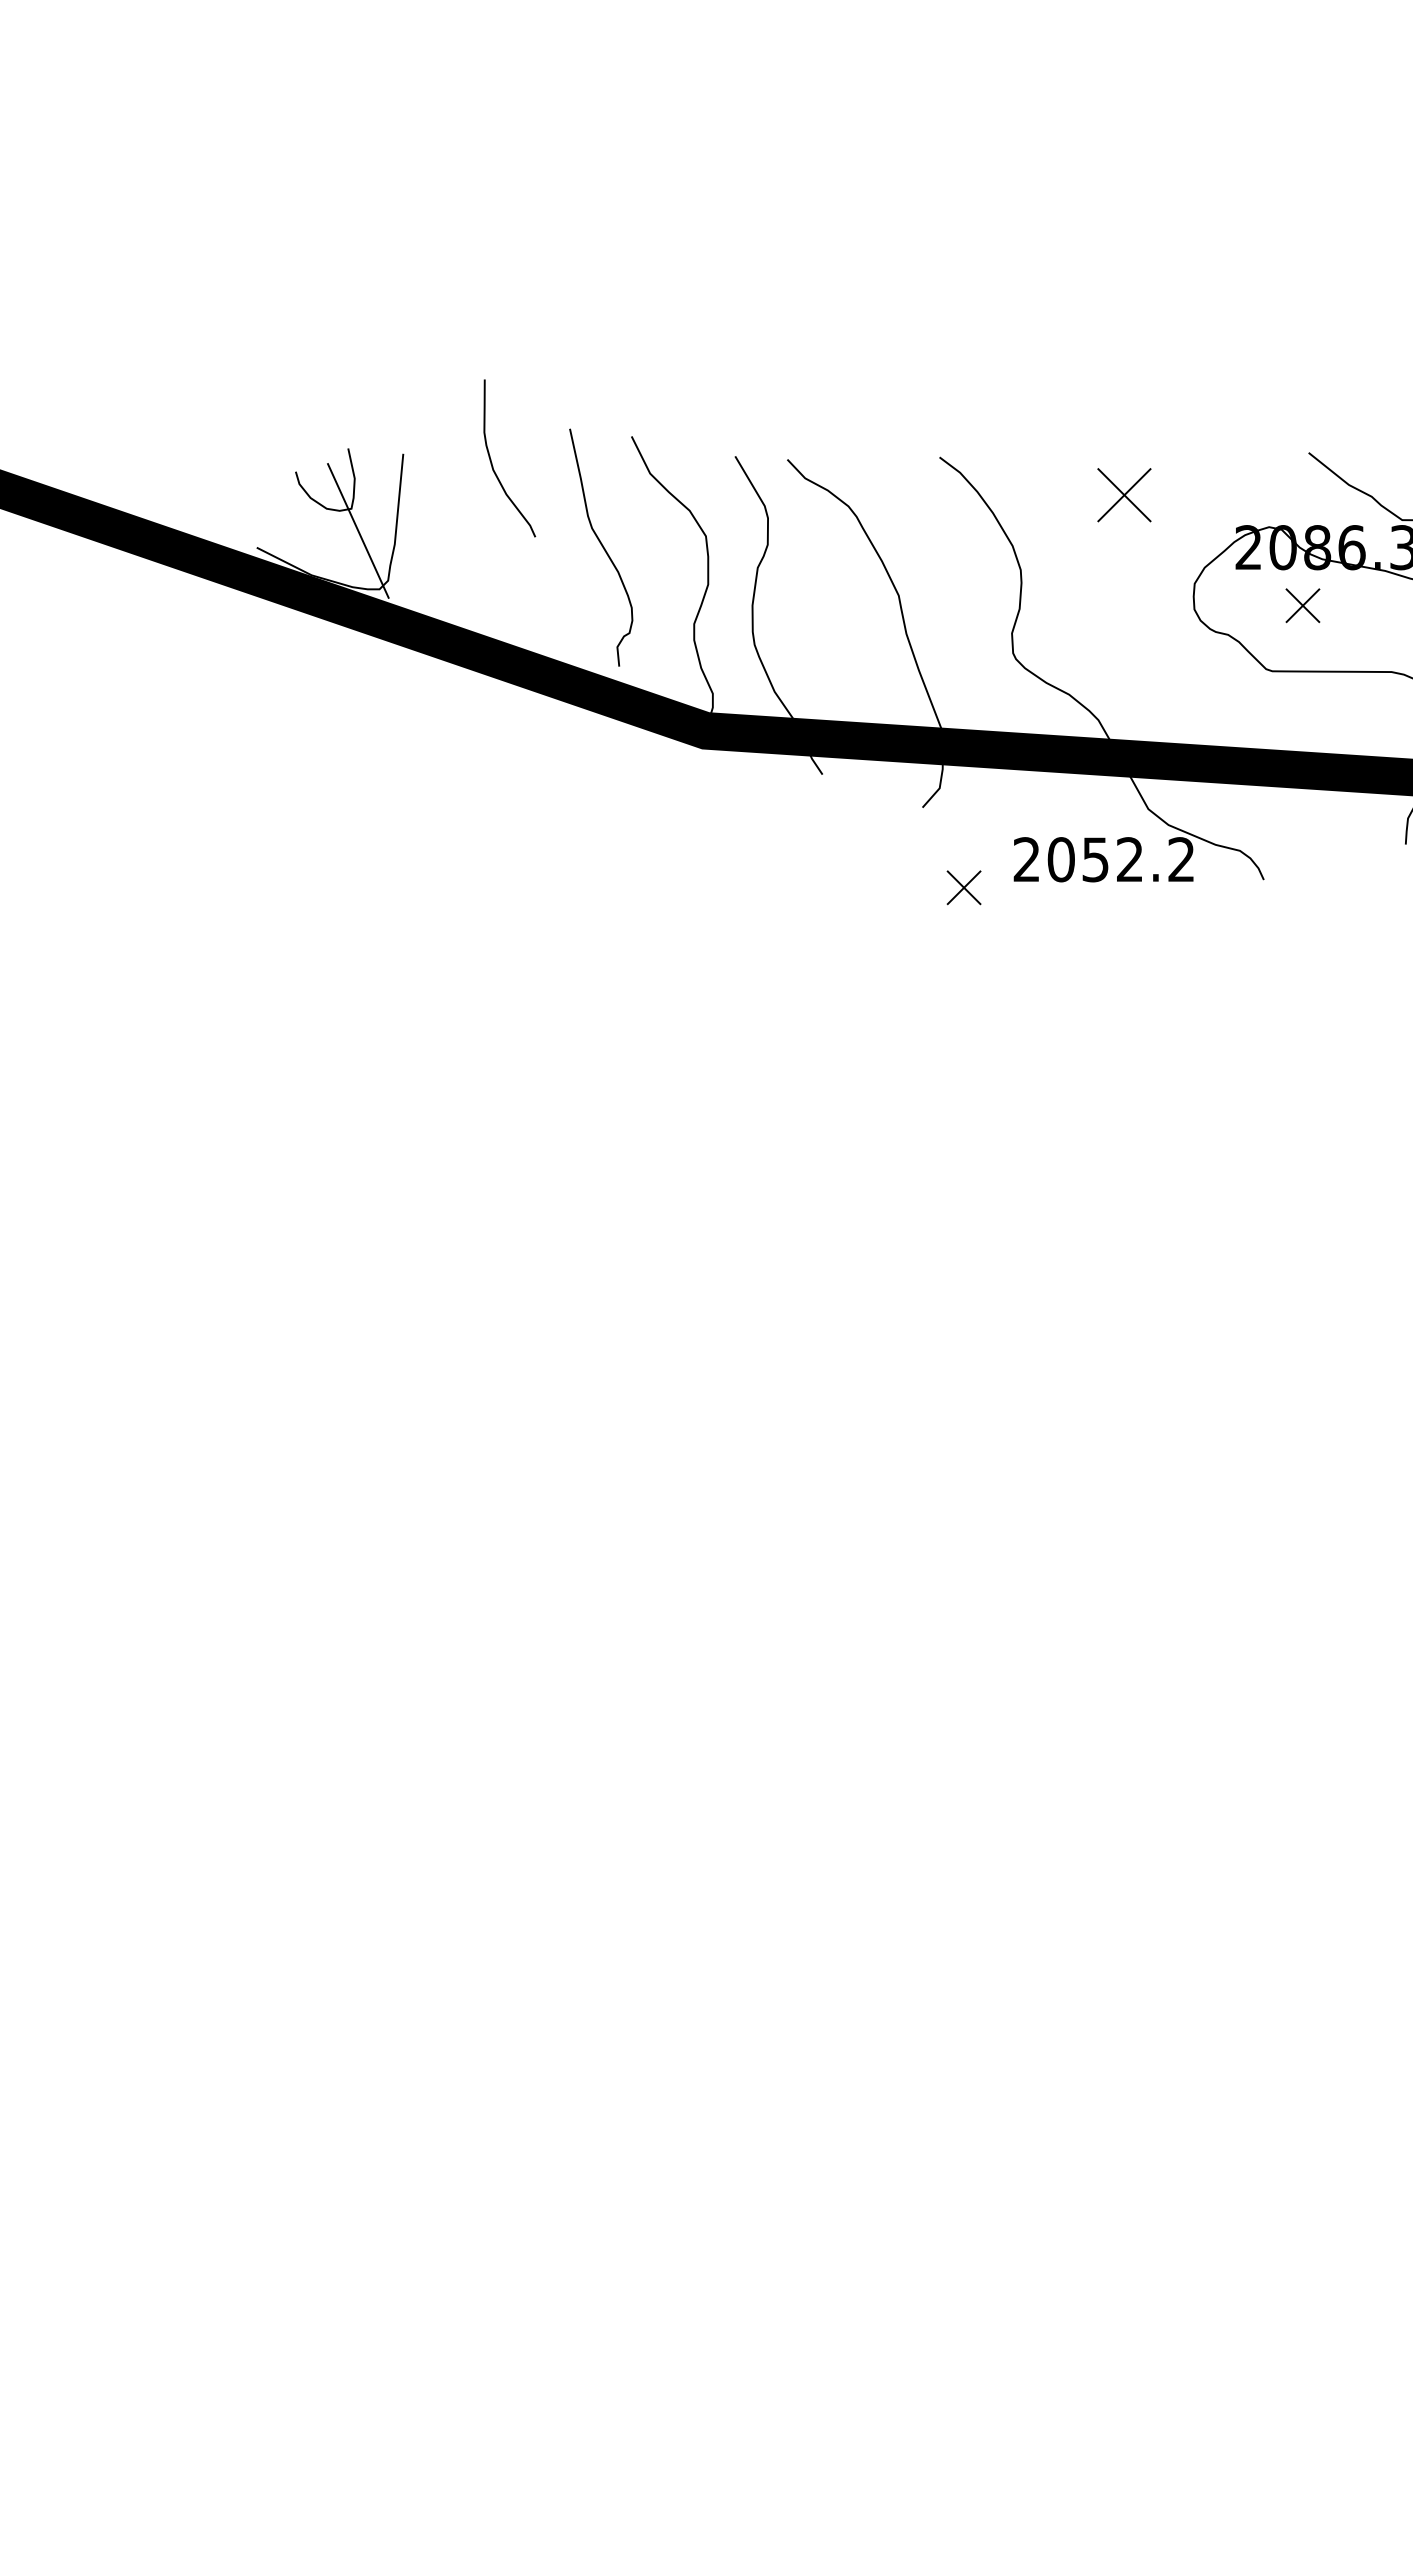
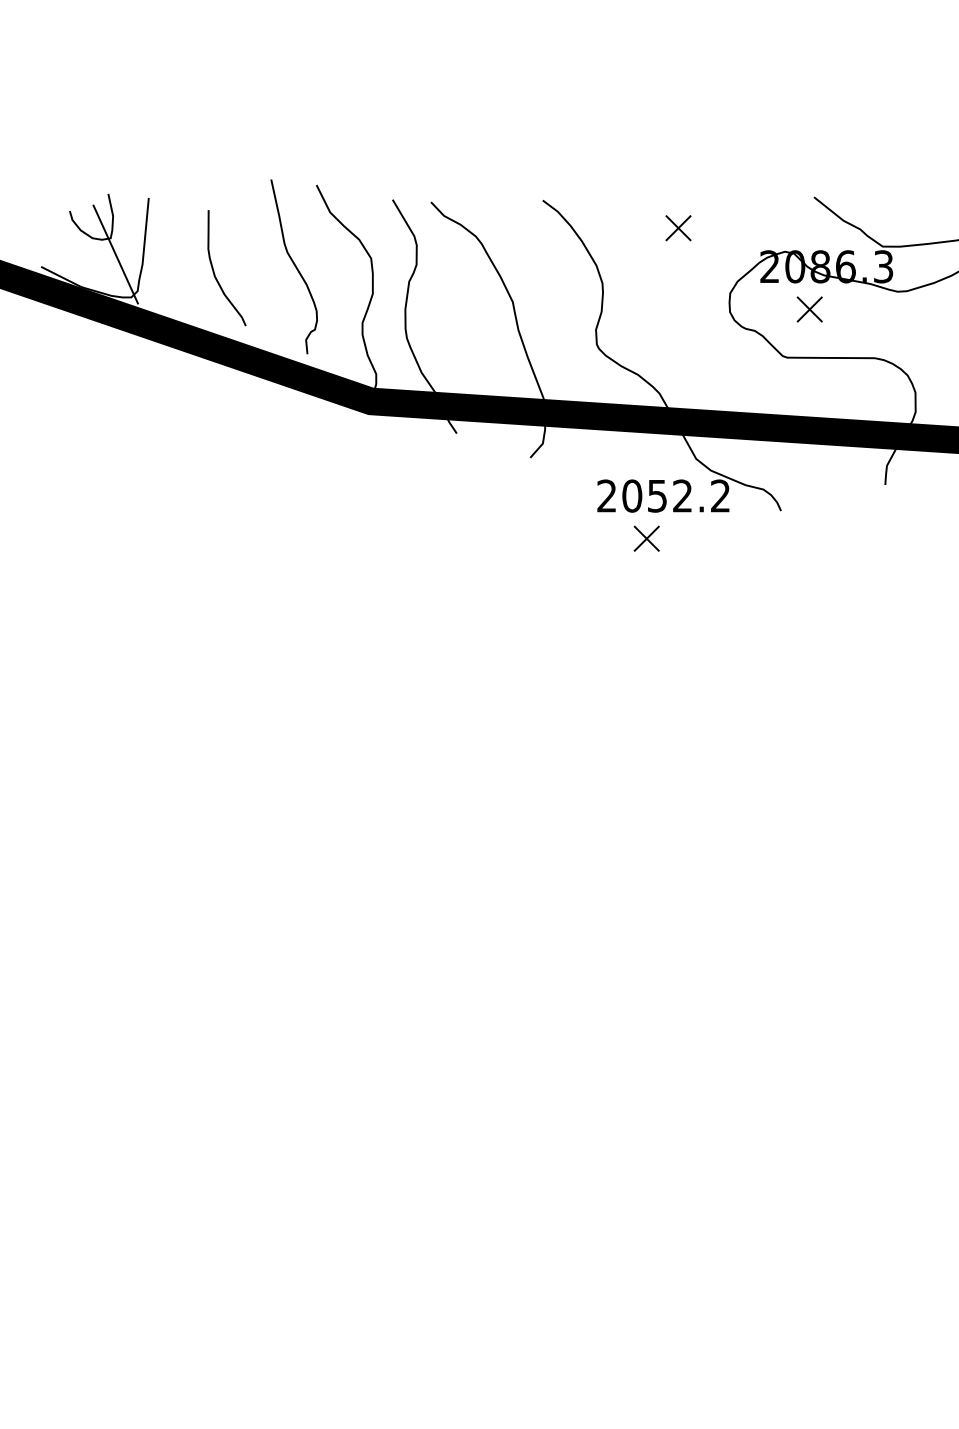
curve: (492, 462) -> (214, 271), moved
part: (1123, 494) -> (677, 227), size x0.62
part: (963, 887) -> (646, 538), moved

